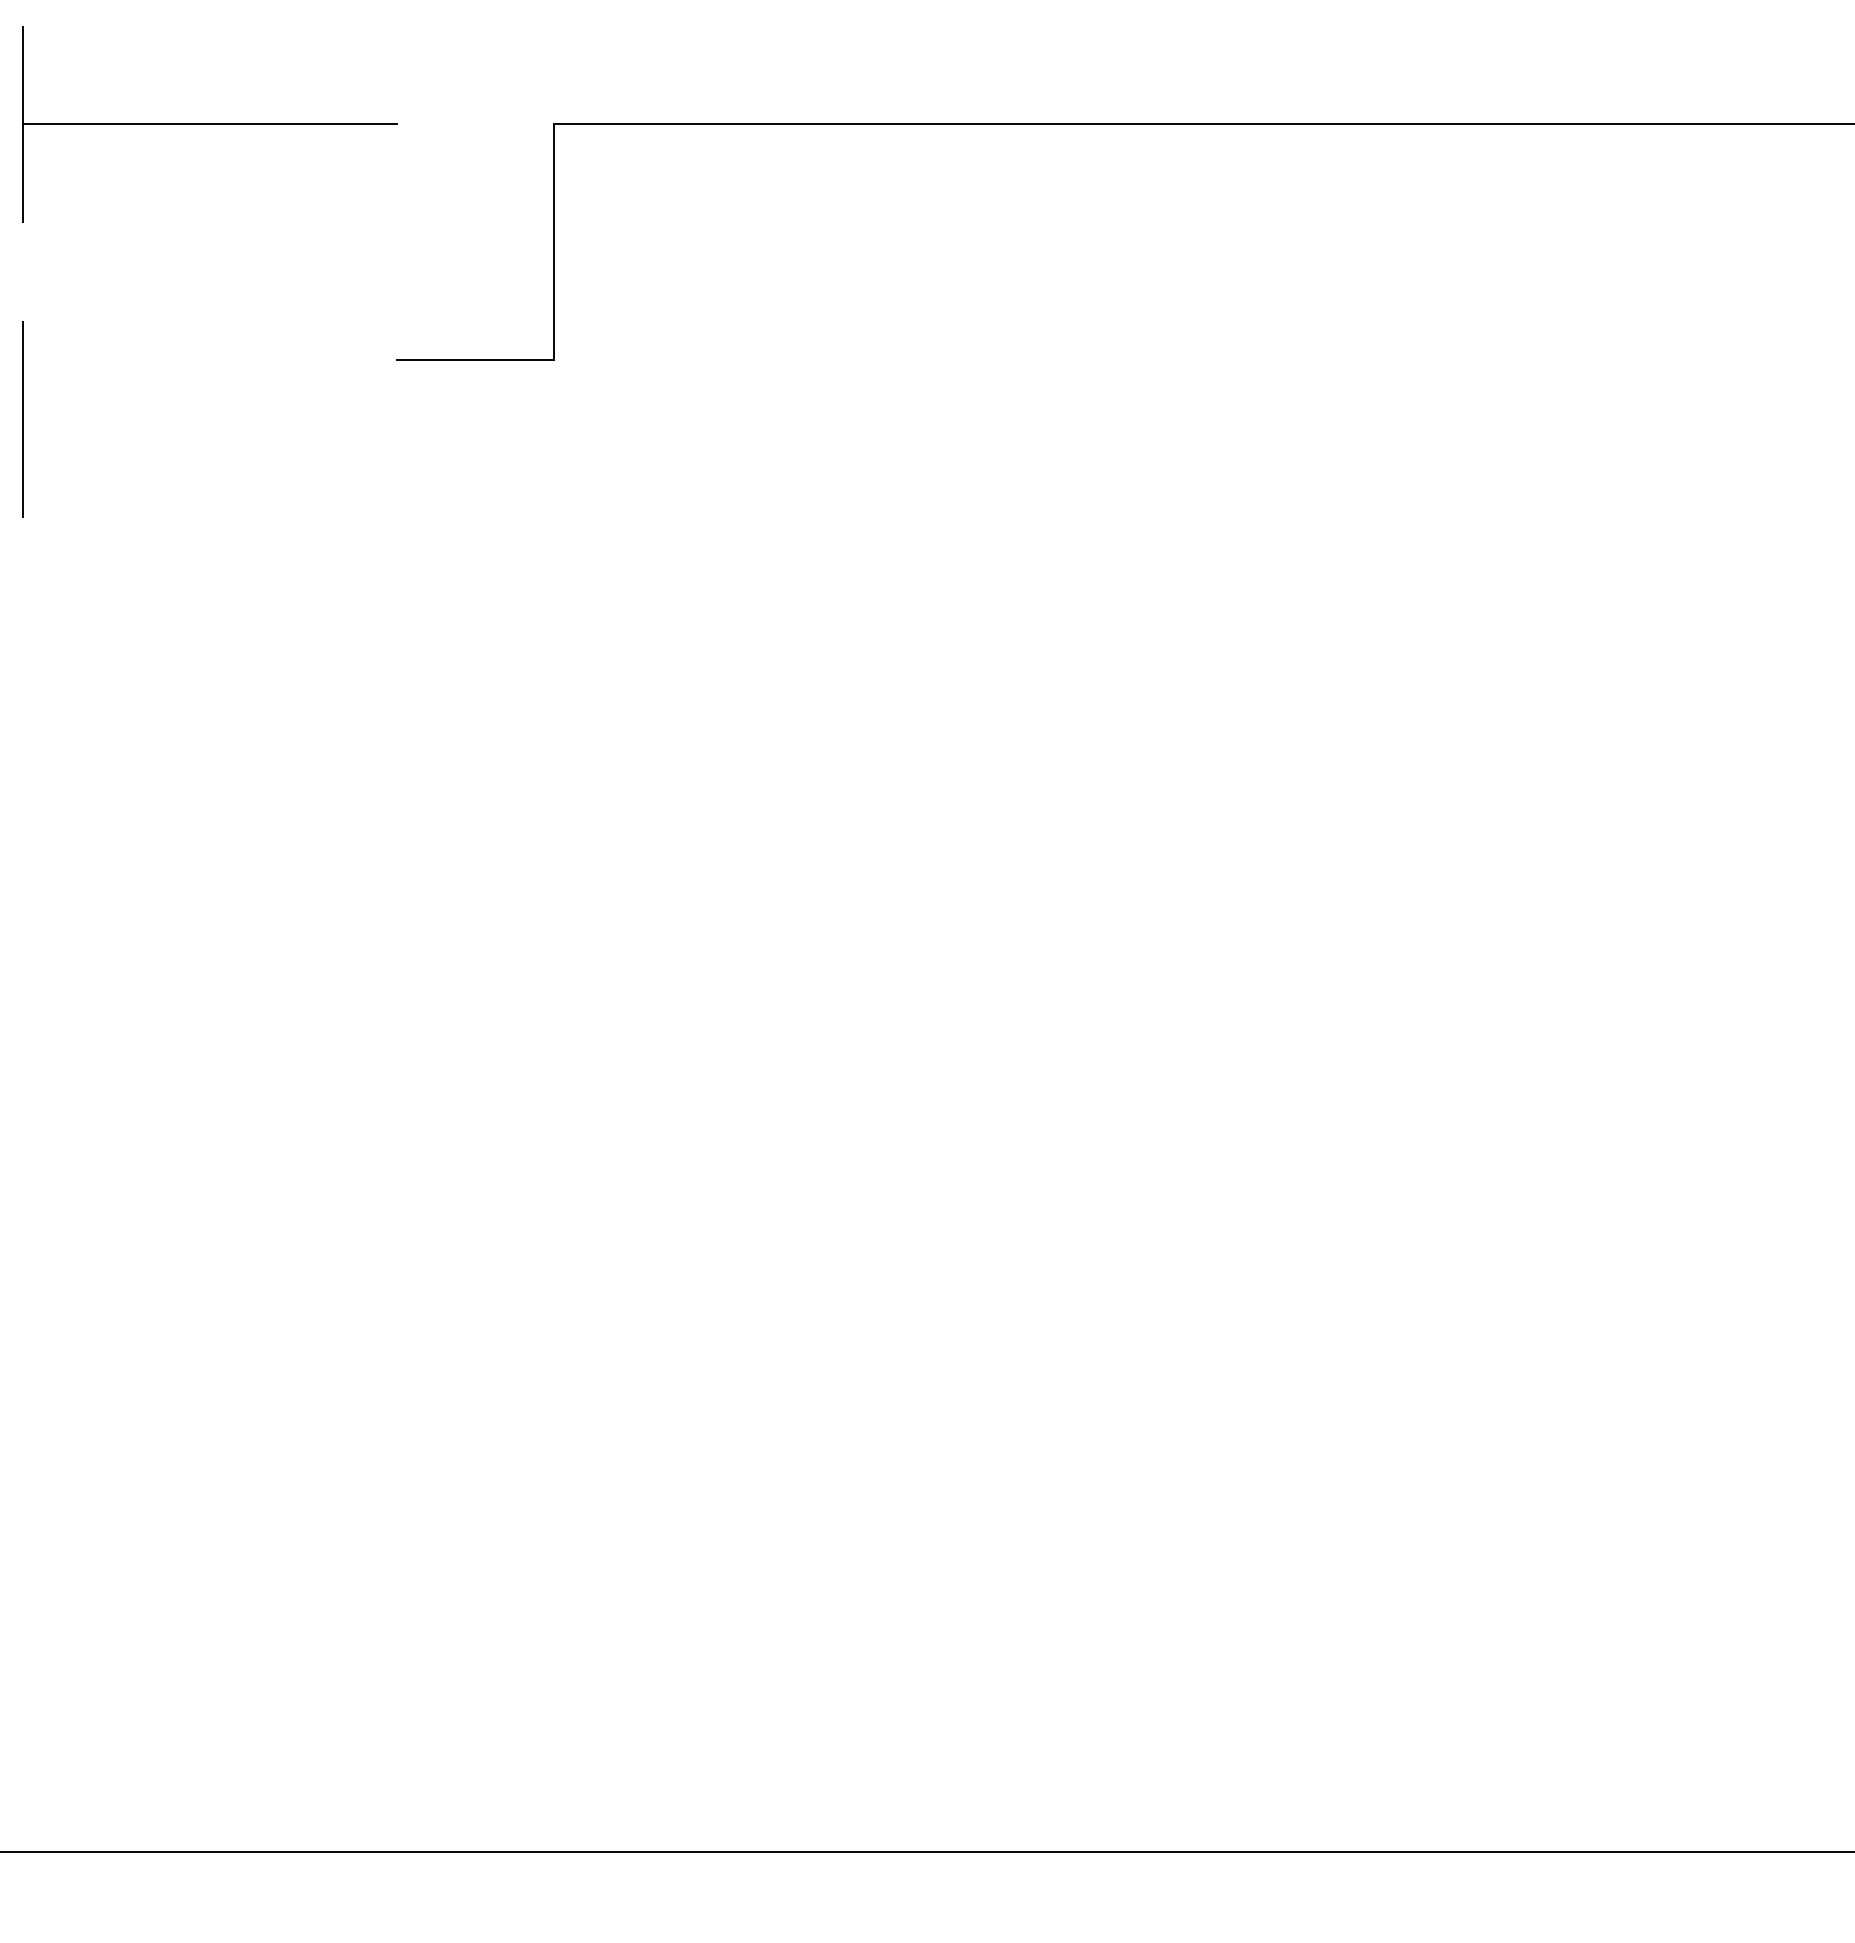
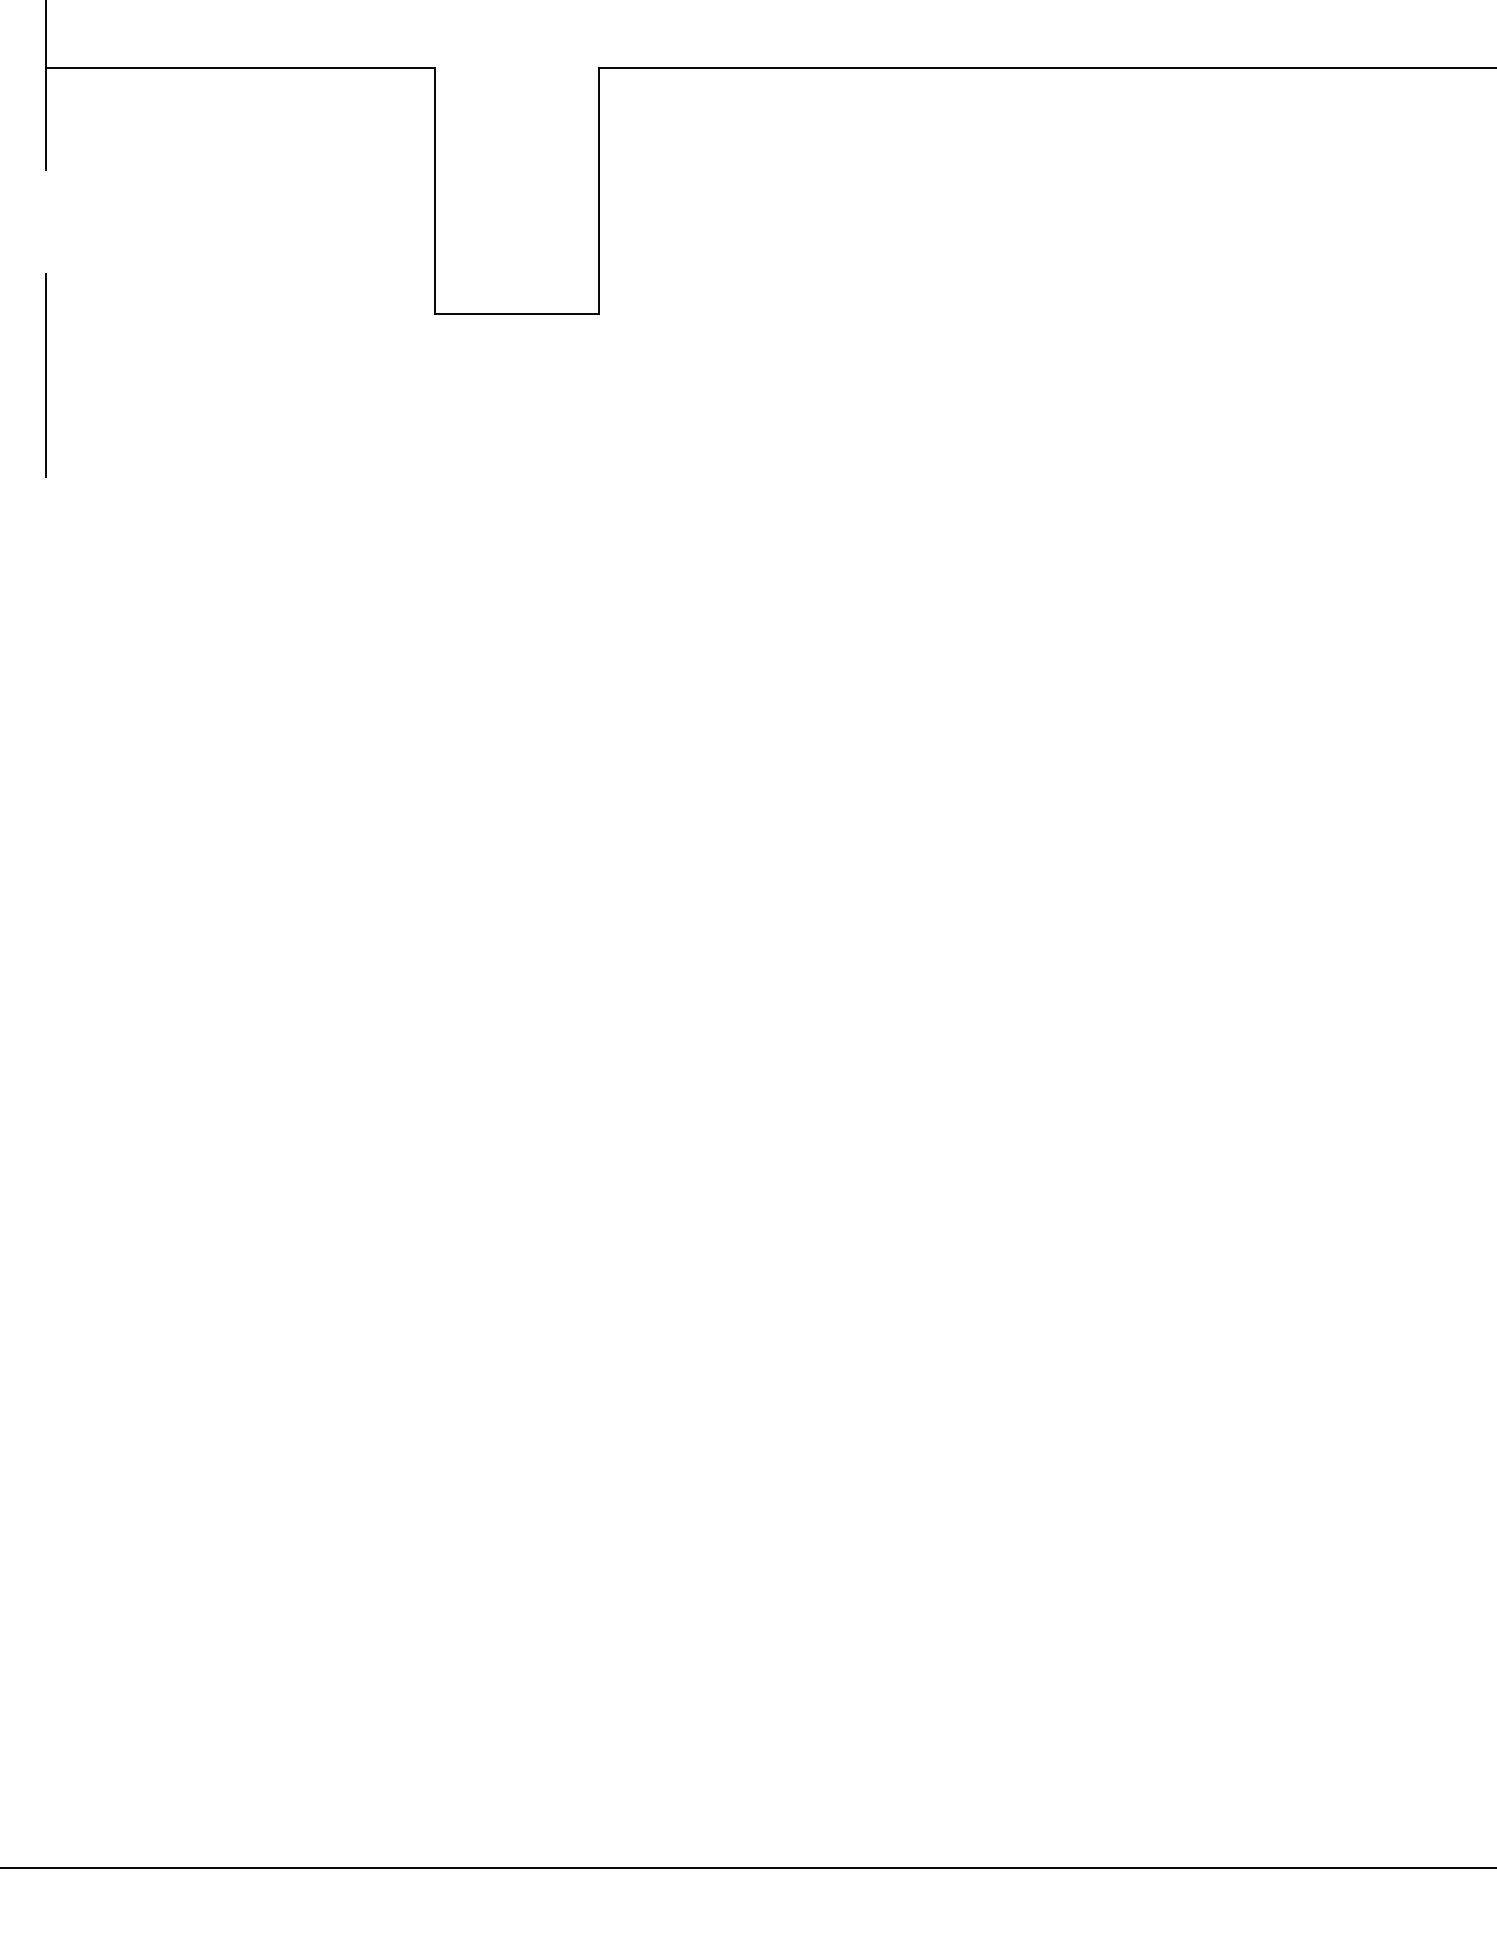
line: (396, 242) -> (435, 191), added

